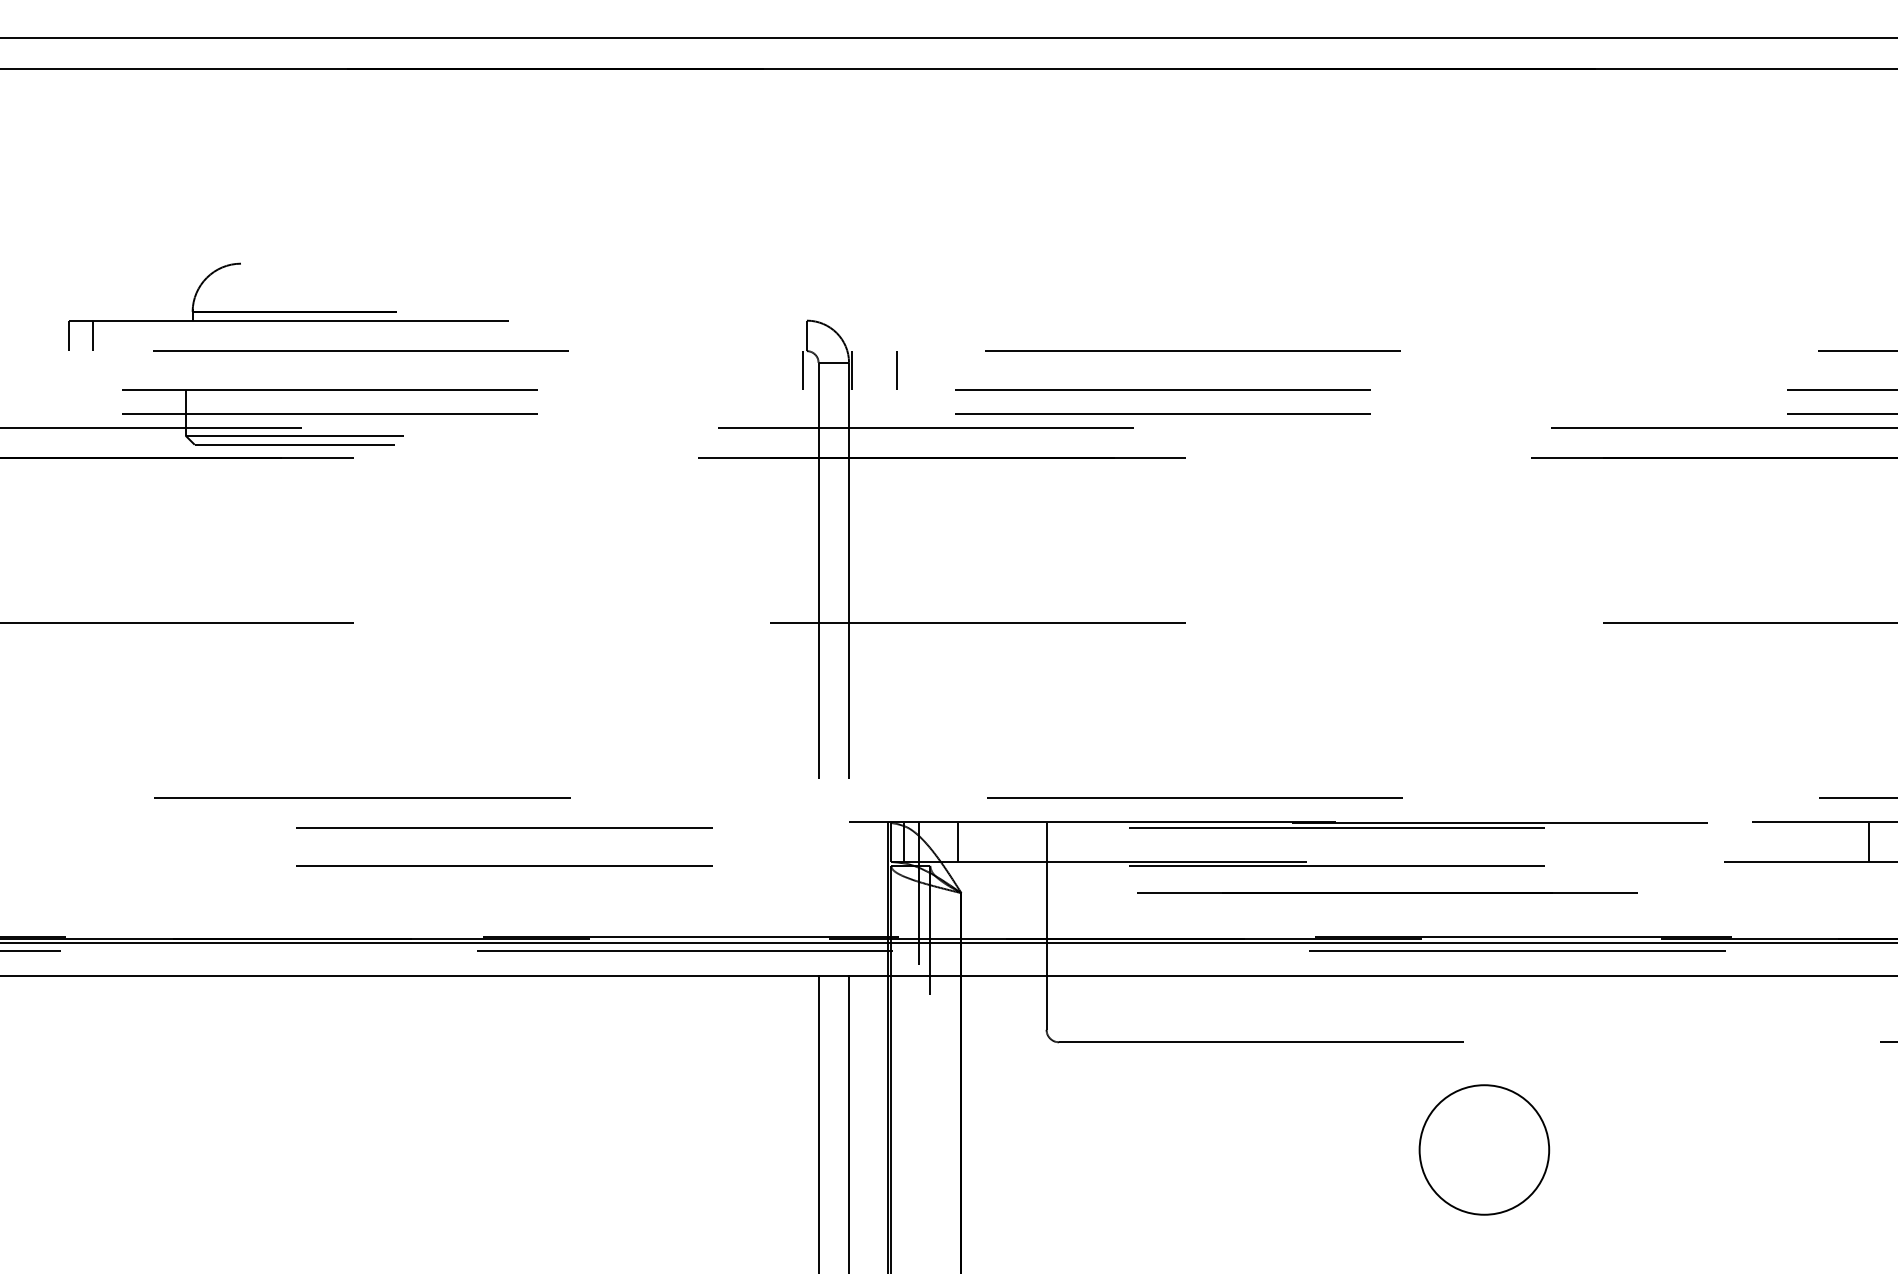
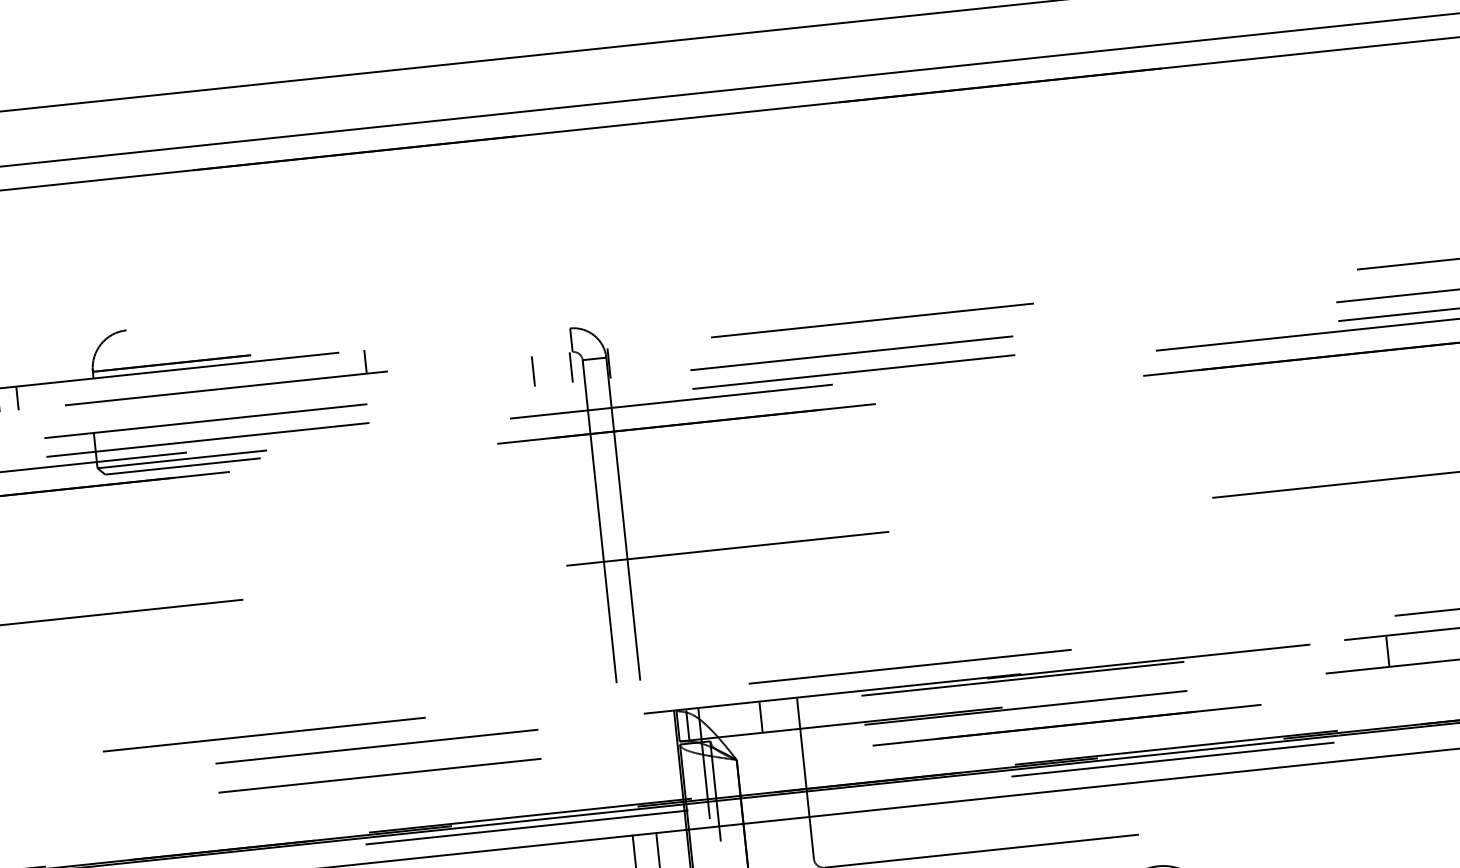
line: (541, 335) -> (365, 361), added
line: (896, 370) -> (532, 371), moved
line: (958, 841) -> (761, 716), moved
line: (1868, 841) -> (1387, 651), moved

